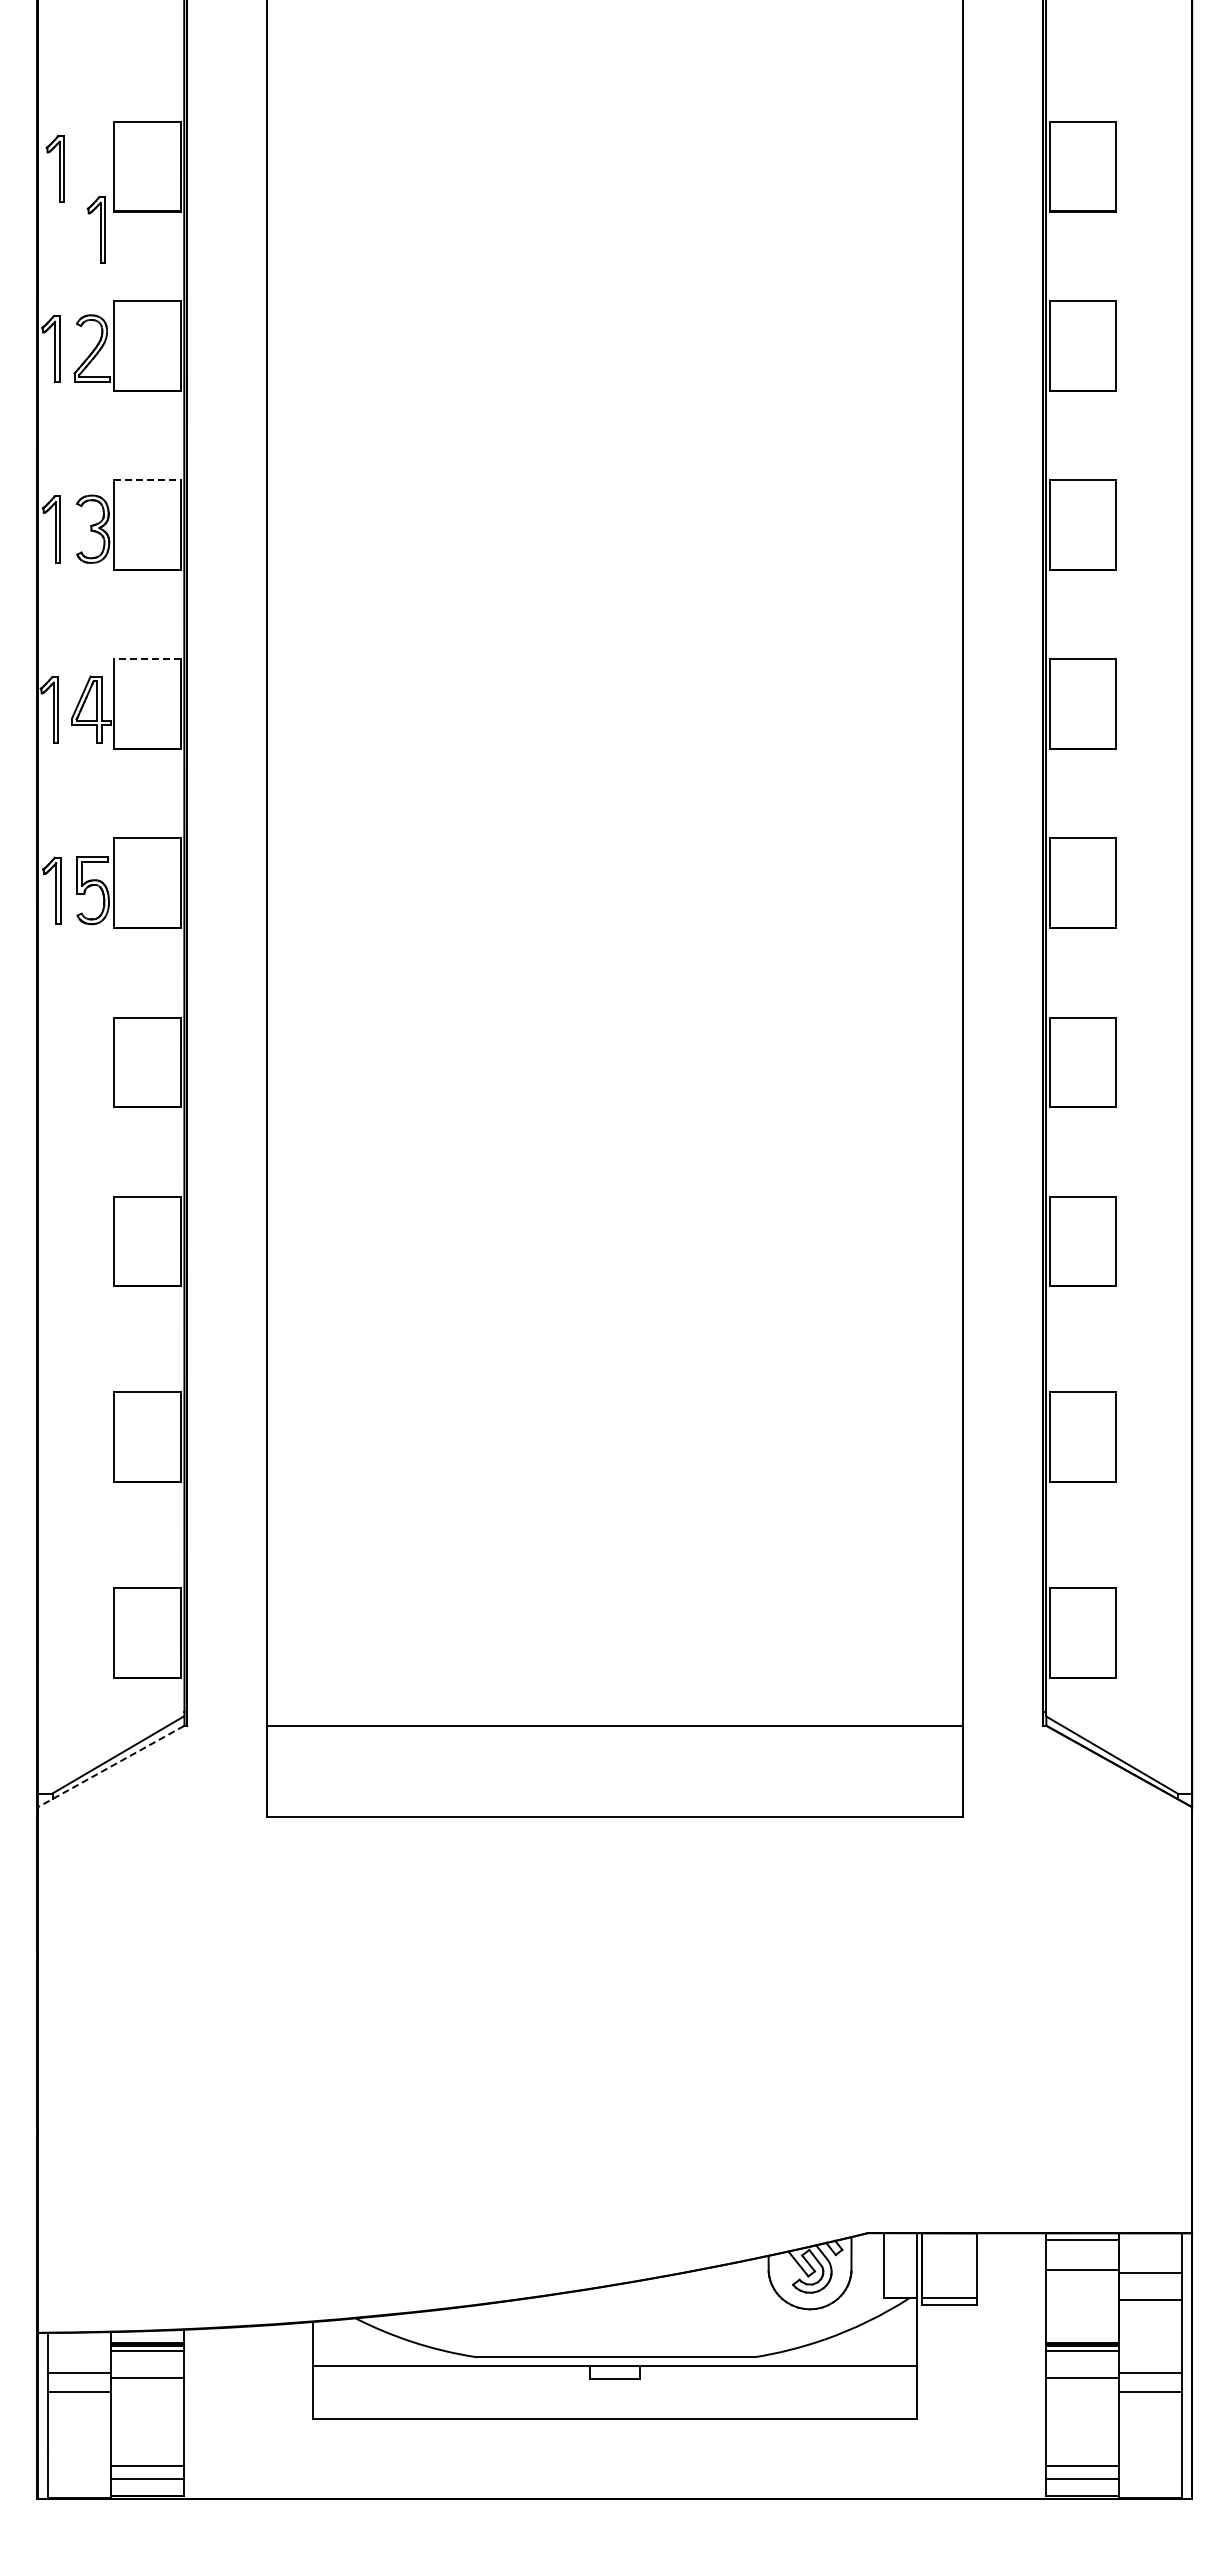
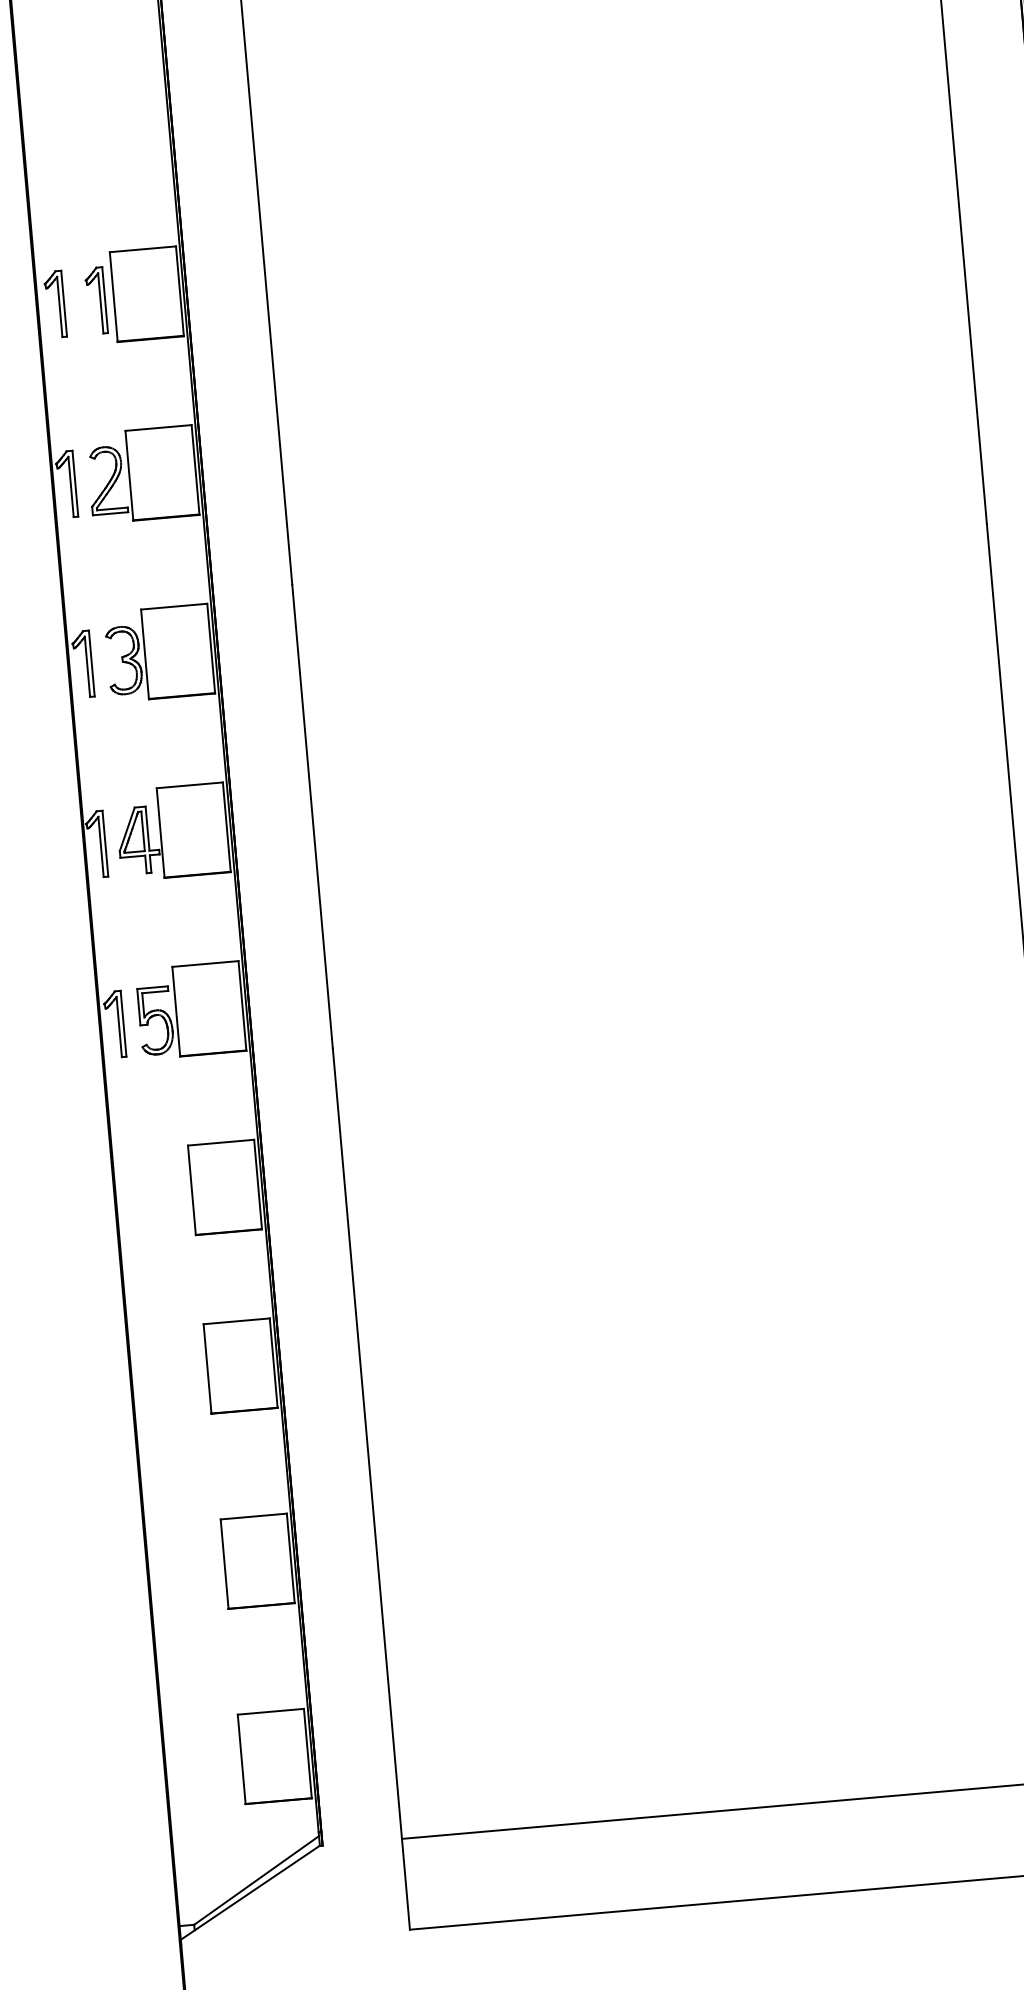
part: (95, 229) -> (95, 300), moved
line: (147, 480) -> (174, 607), dashed -> solid
line: (146, 659) -> (188, 785), dashed -> solid
line: (111, 1766) -> (250, 1892), dashed -> solid

